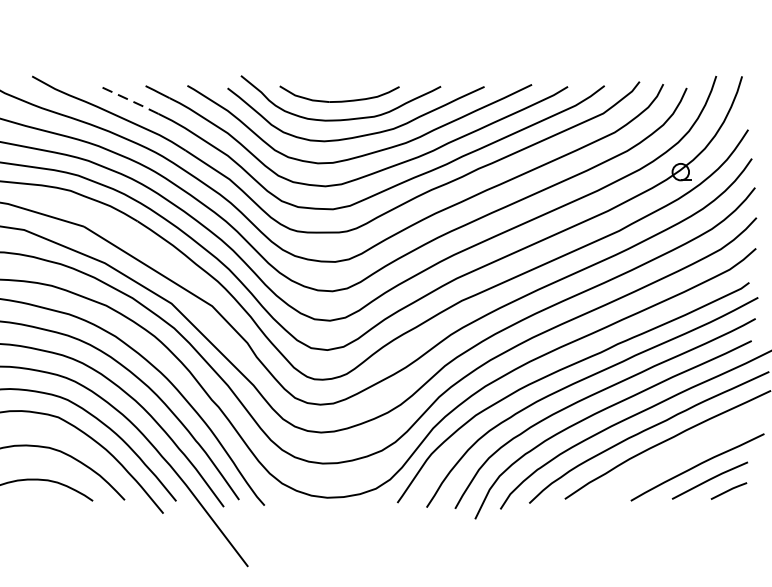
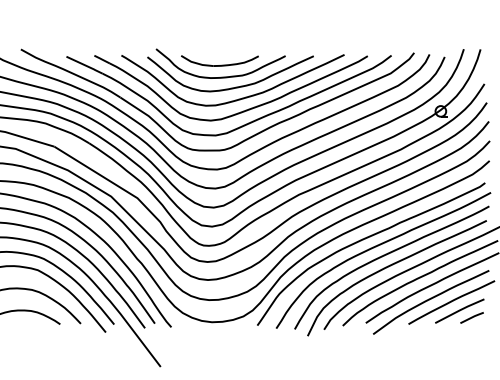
line: (133, 101) -> (86, 65), dashed -> solid
curve: (663, 464) -> (429, 300), added

